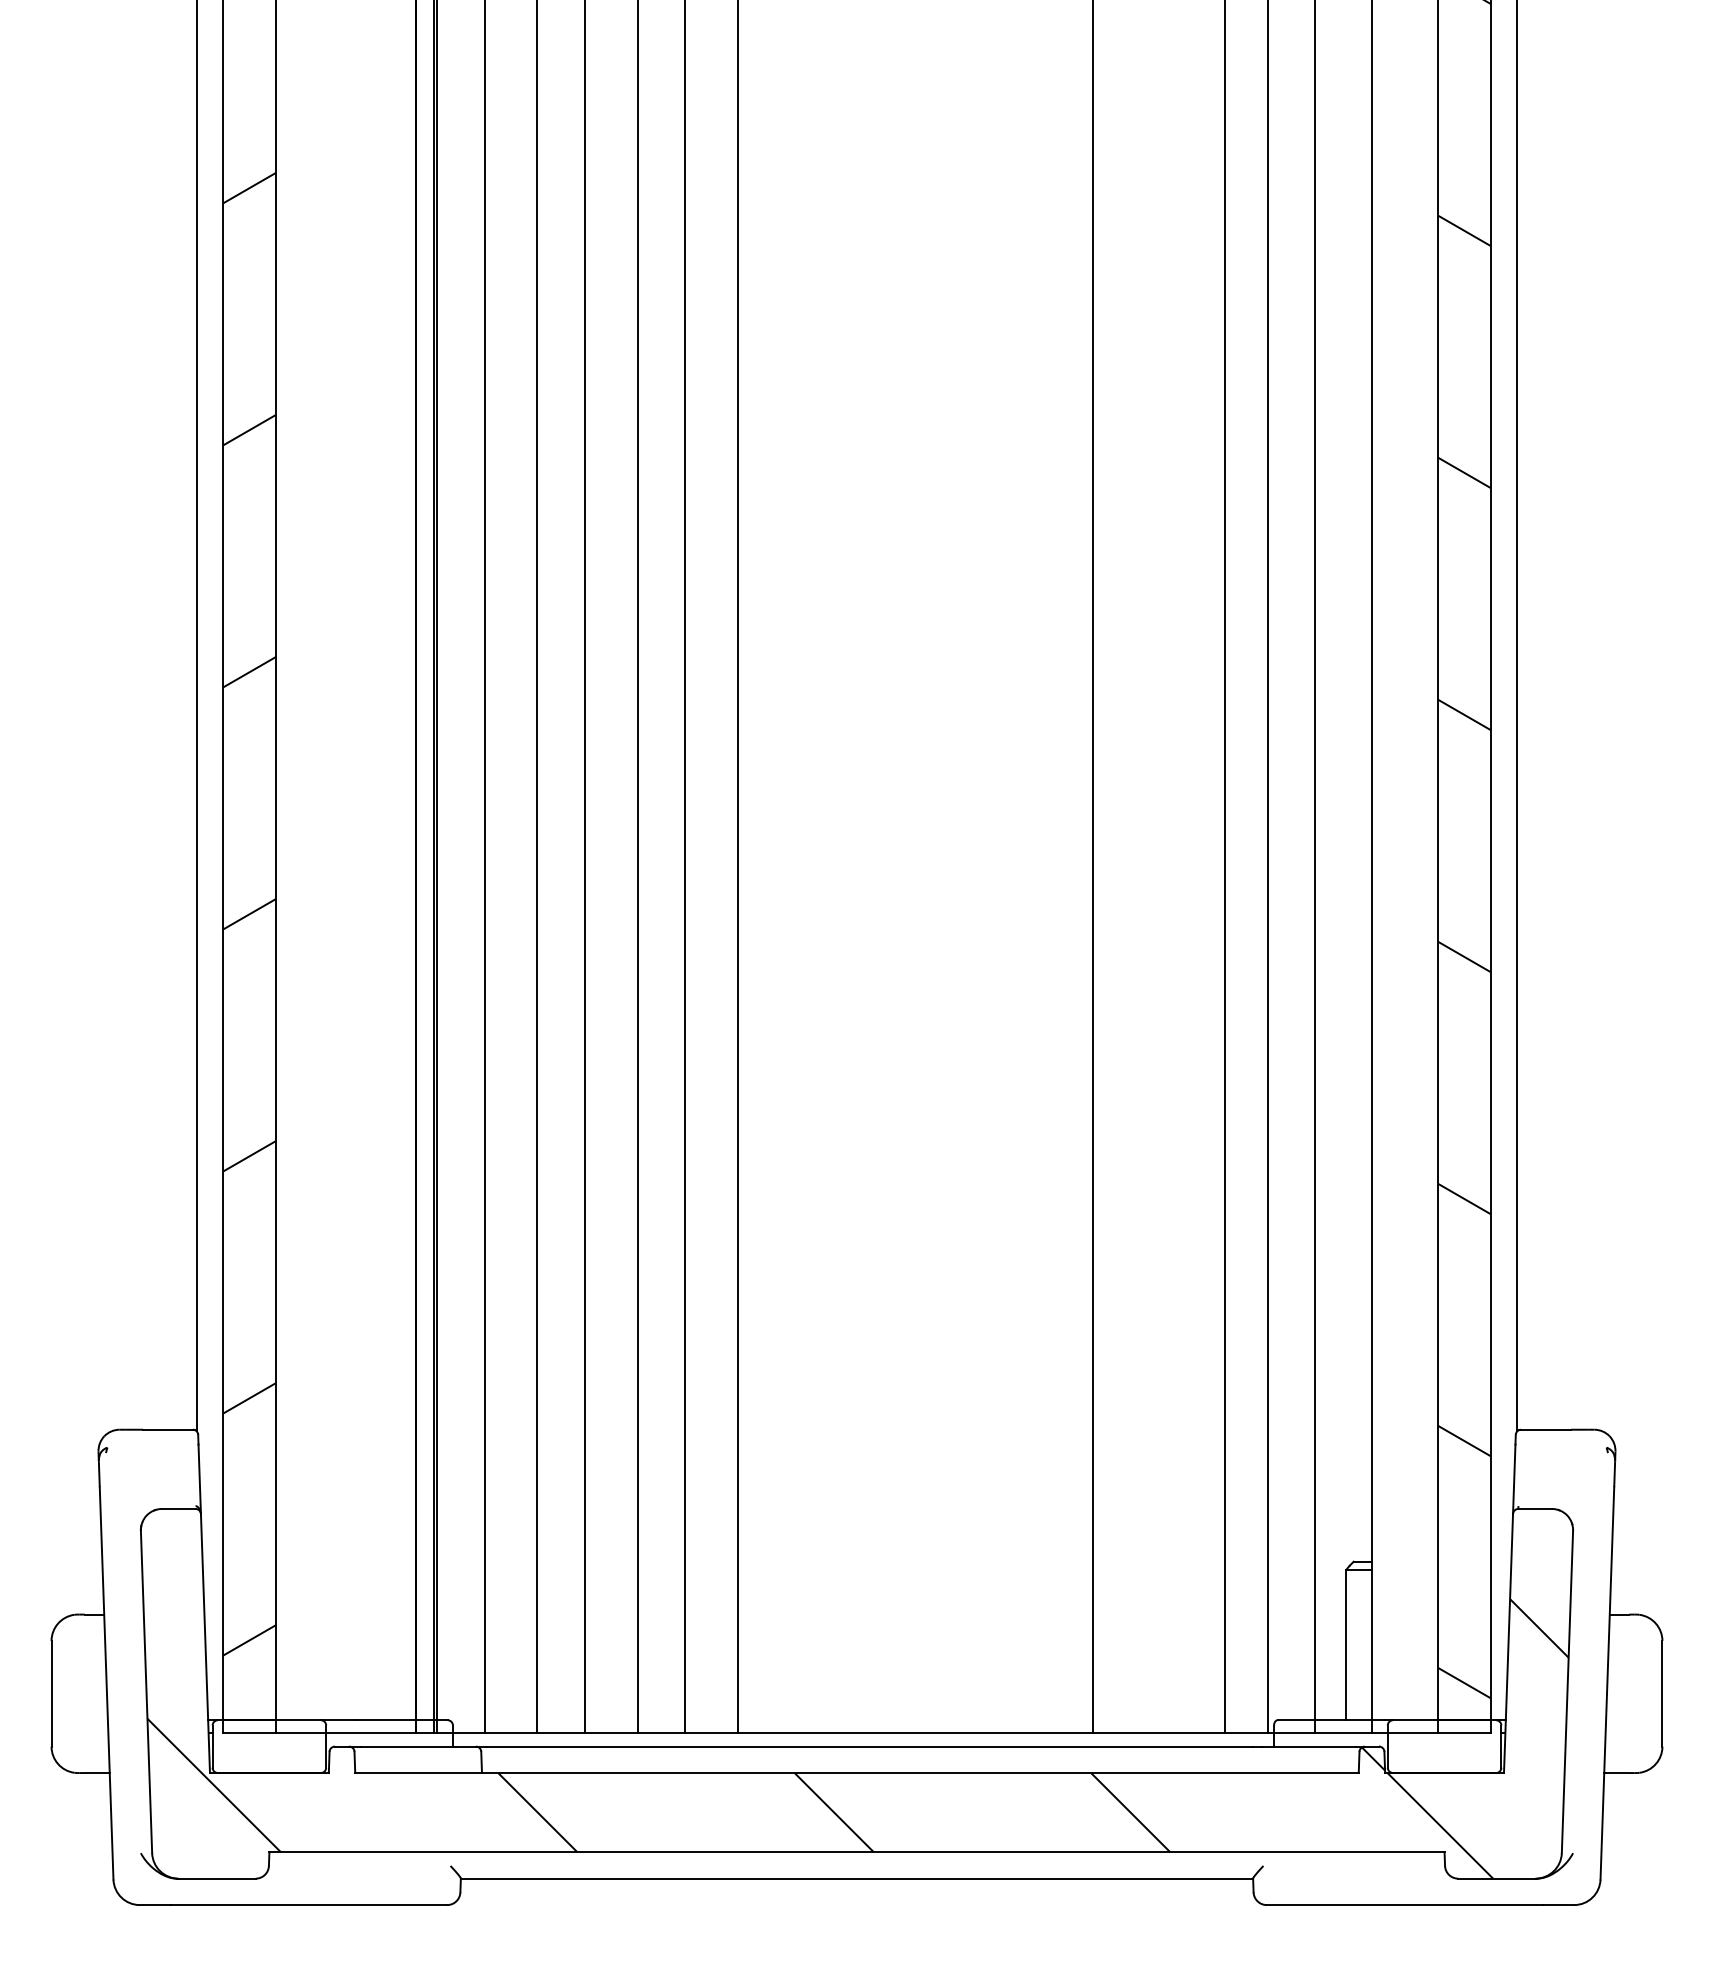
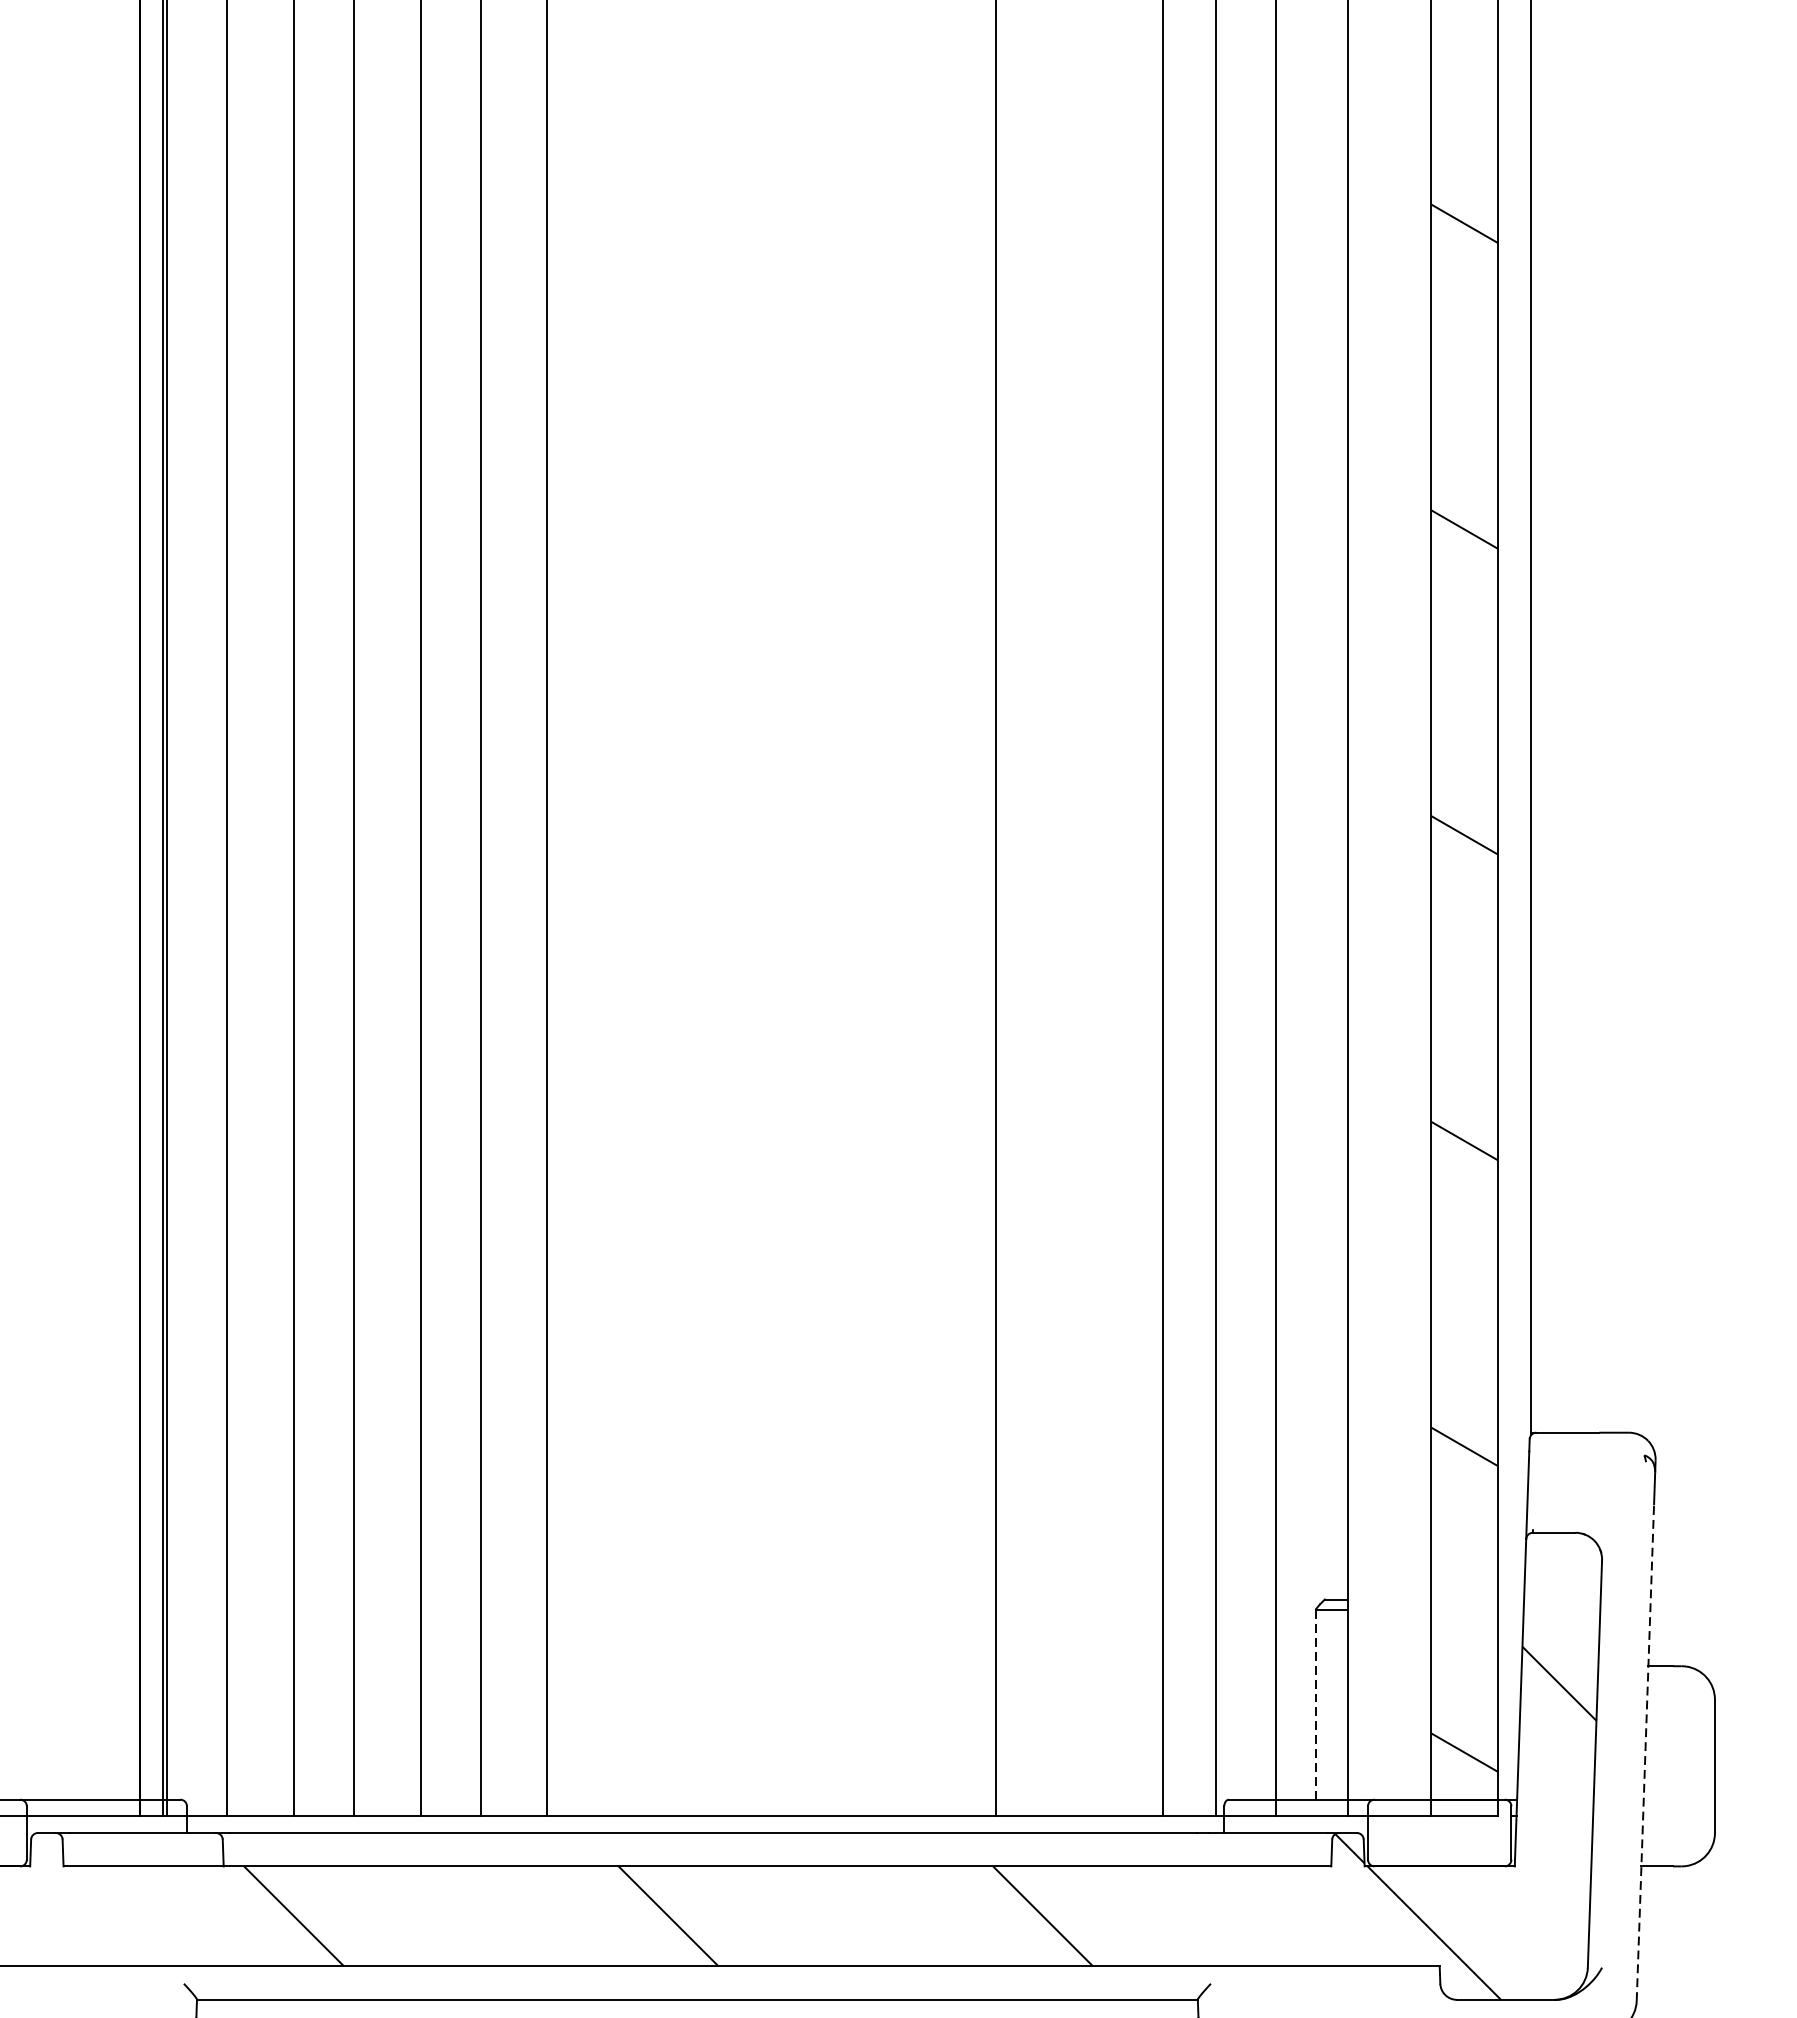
line: (1346, 1644) -> (1315, 1704), solid -> dashed
line: (1607, 1682) -> (1645, 1752), solid -> dashed

